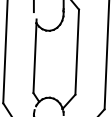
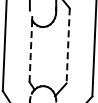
line: (77, 51) -> (68, 45), solid -> dashed
line: (34, 58) -> (30, 51), solid -> dashed

